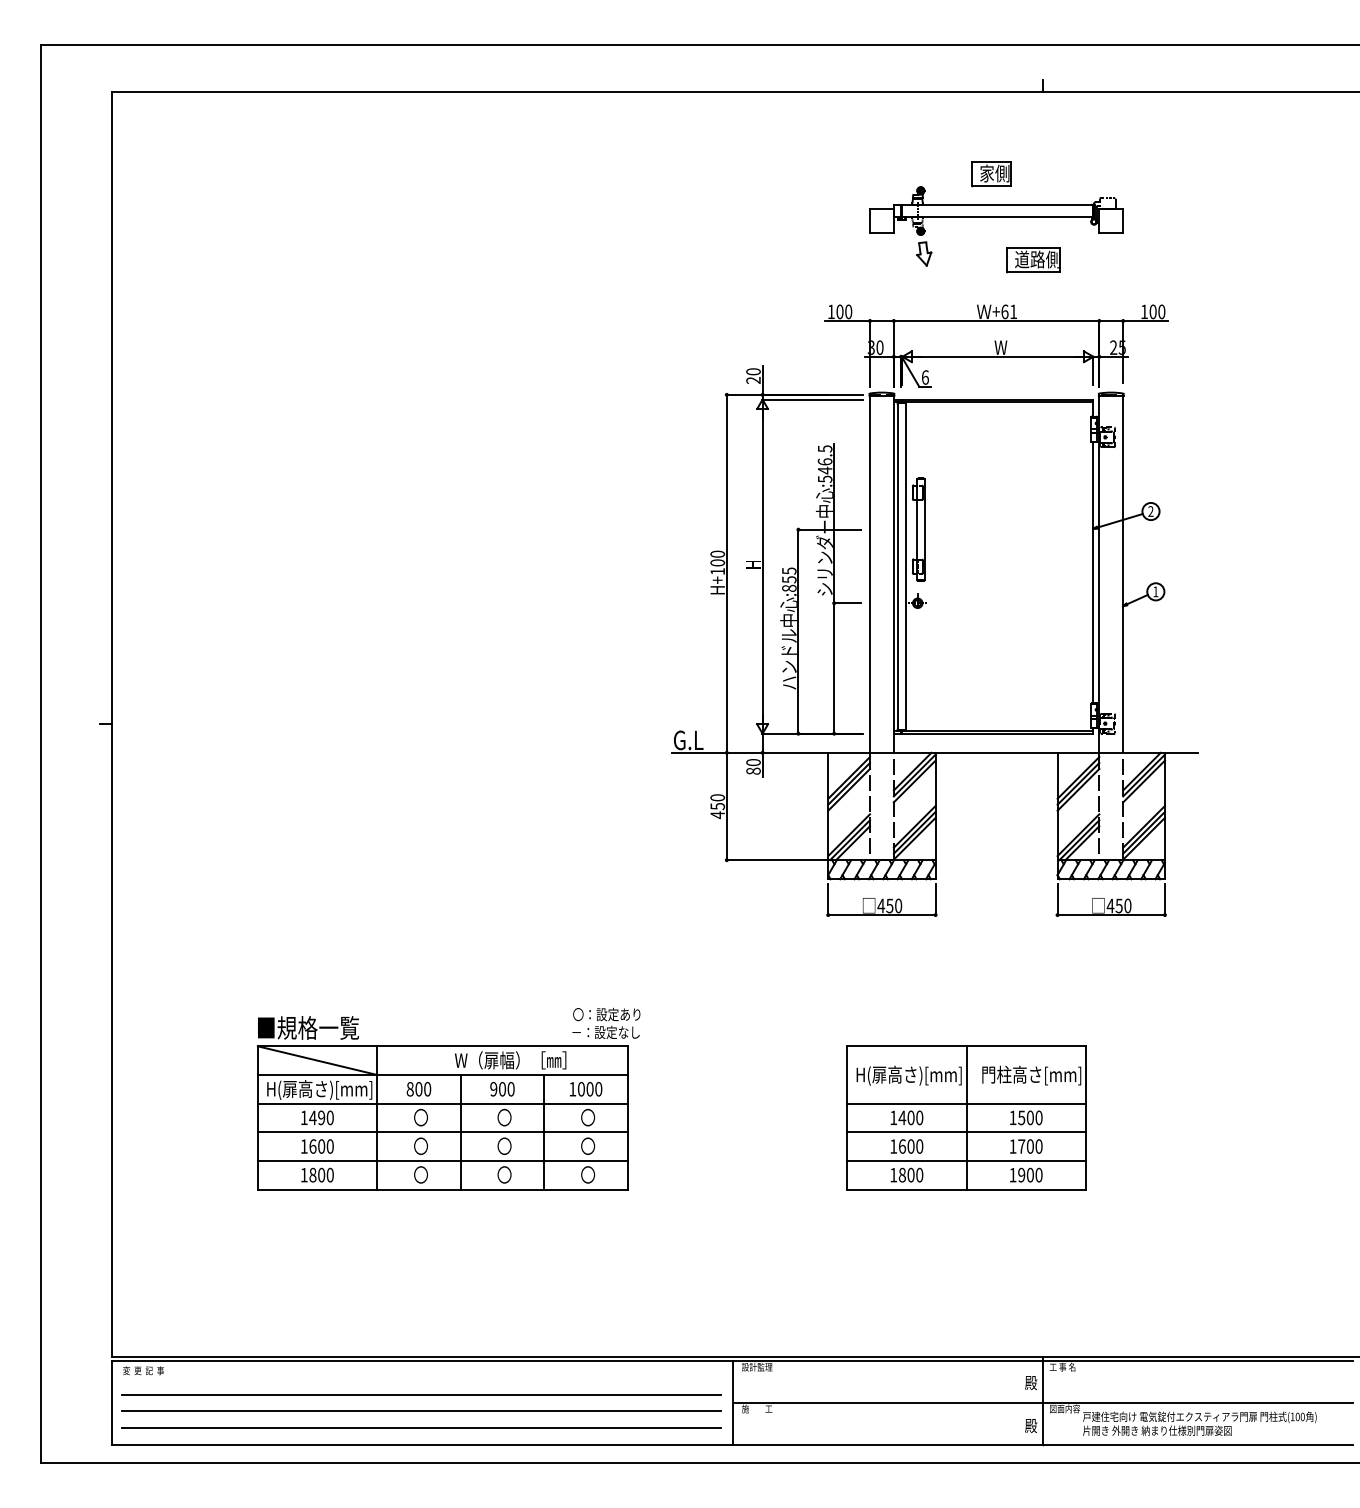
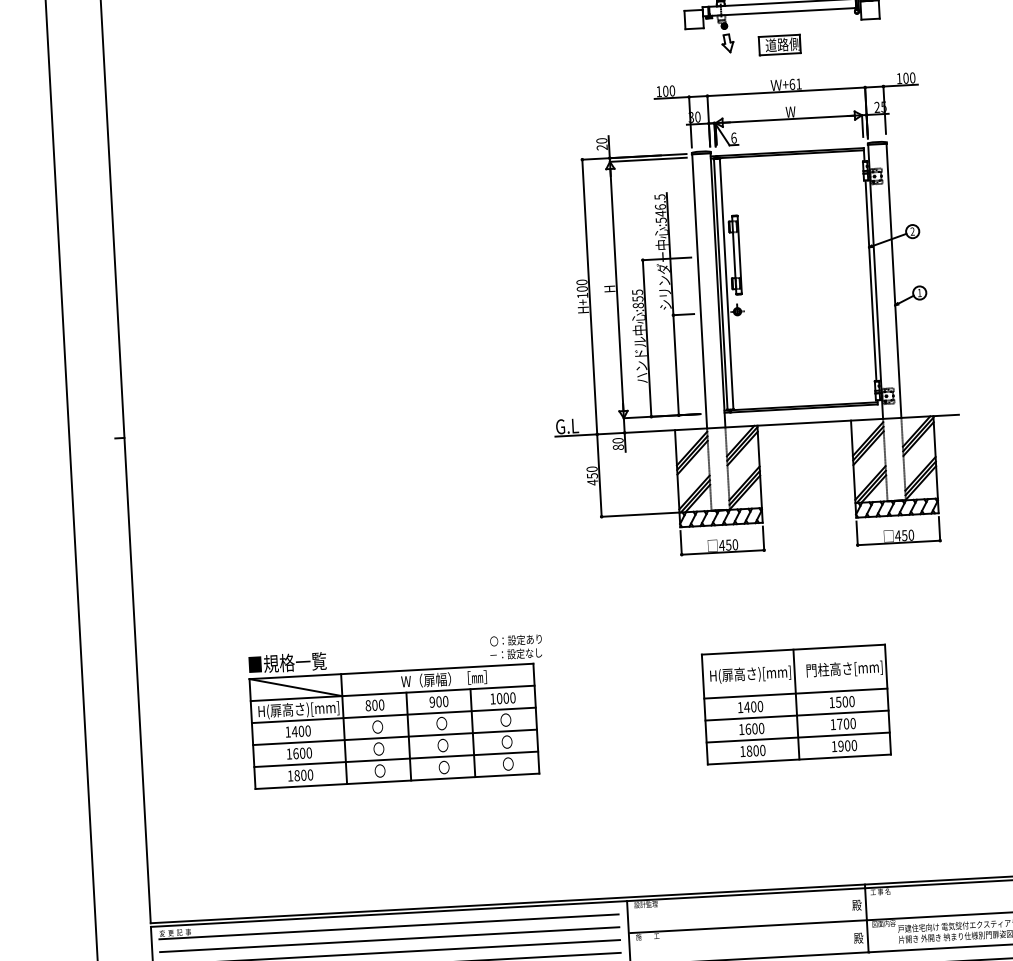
part: (1033, 260) -> (779, 45), moved
text: (321, 1117) -> (301, 731), 1490 -> 1400
line: (421, 1378) -> (388, 927), added

